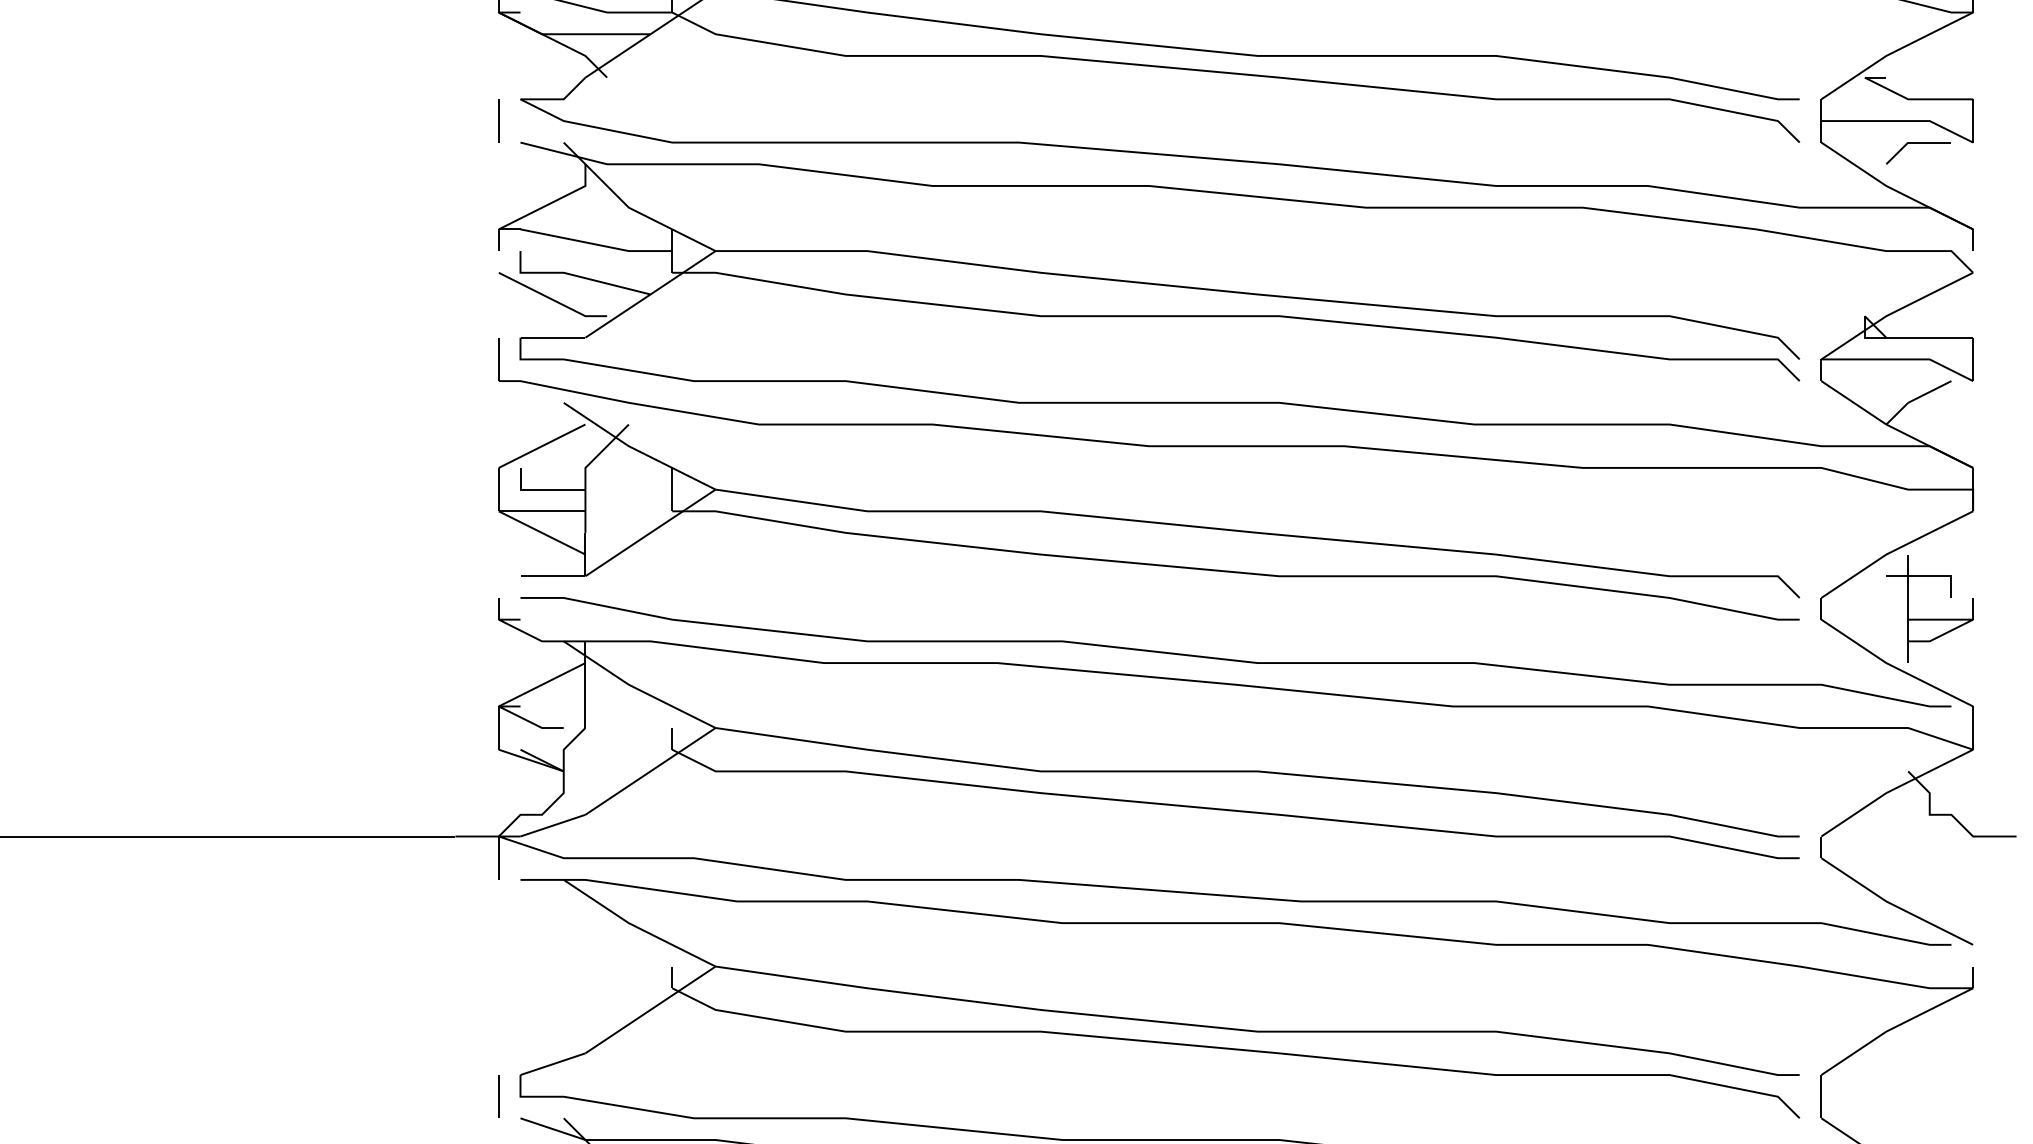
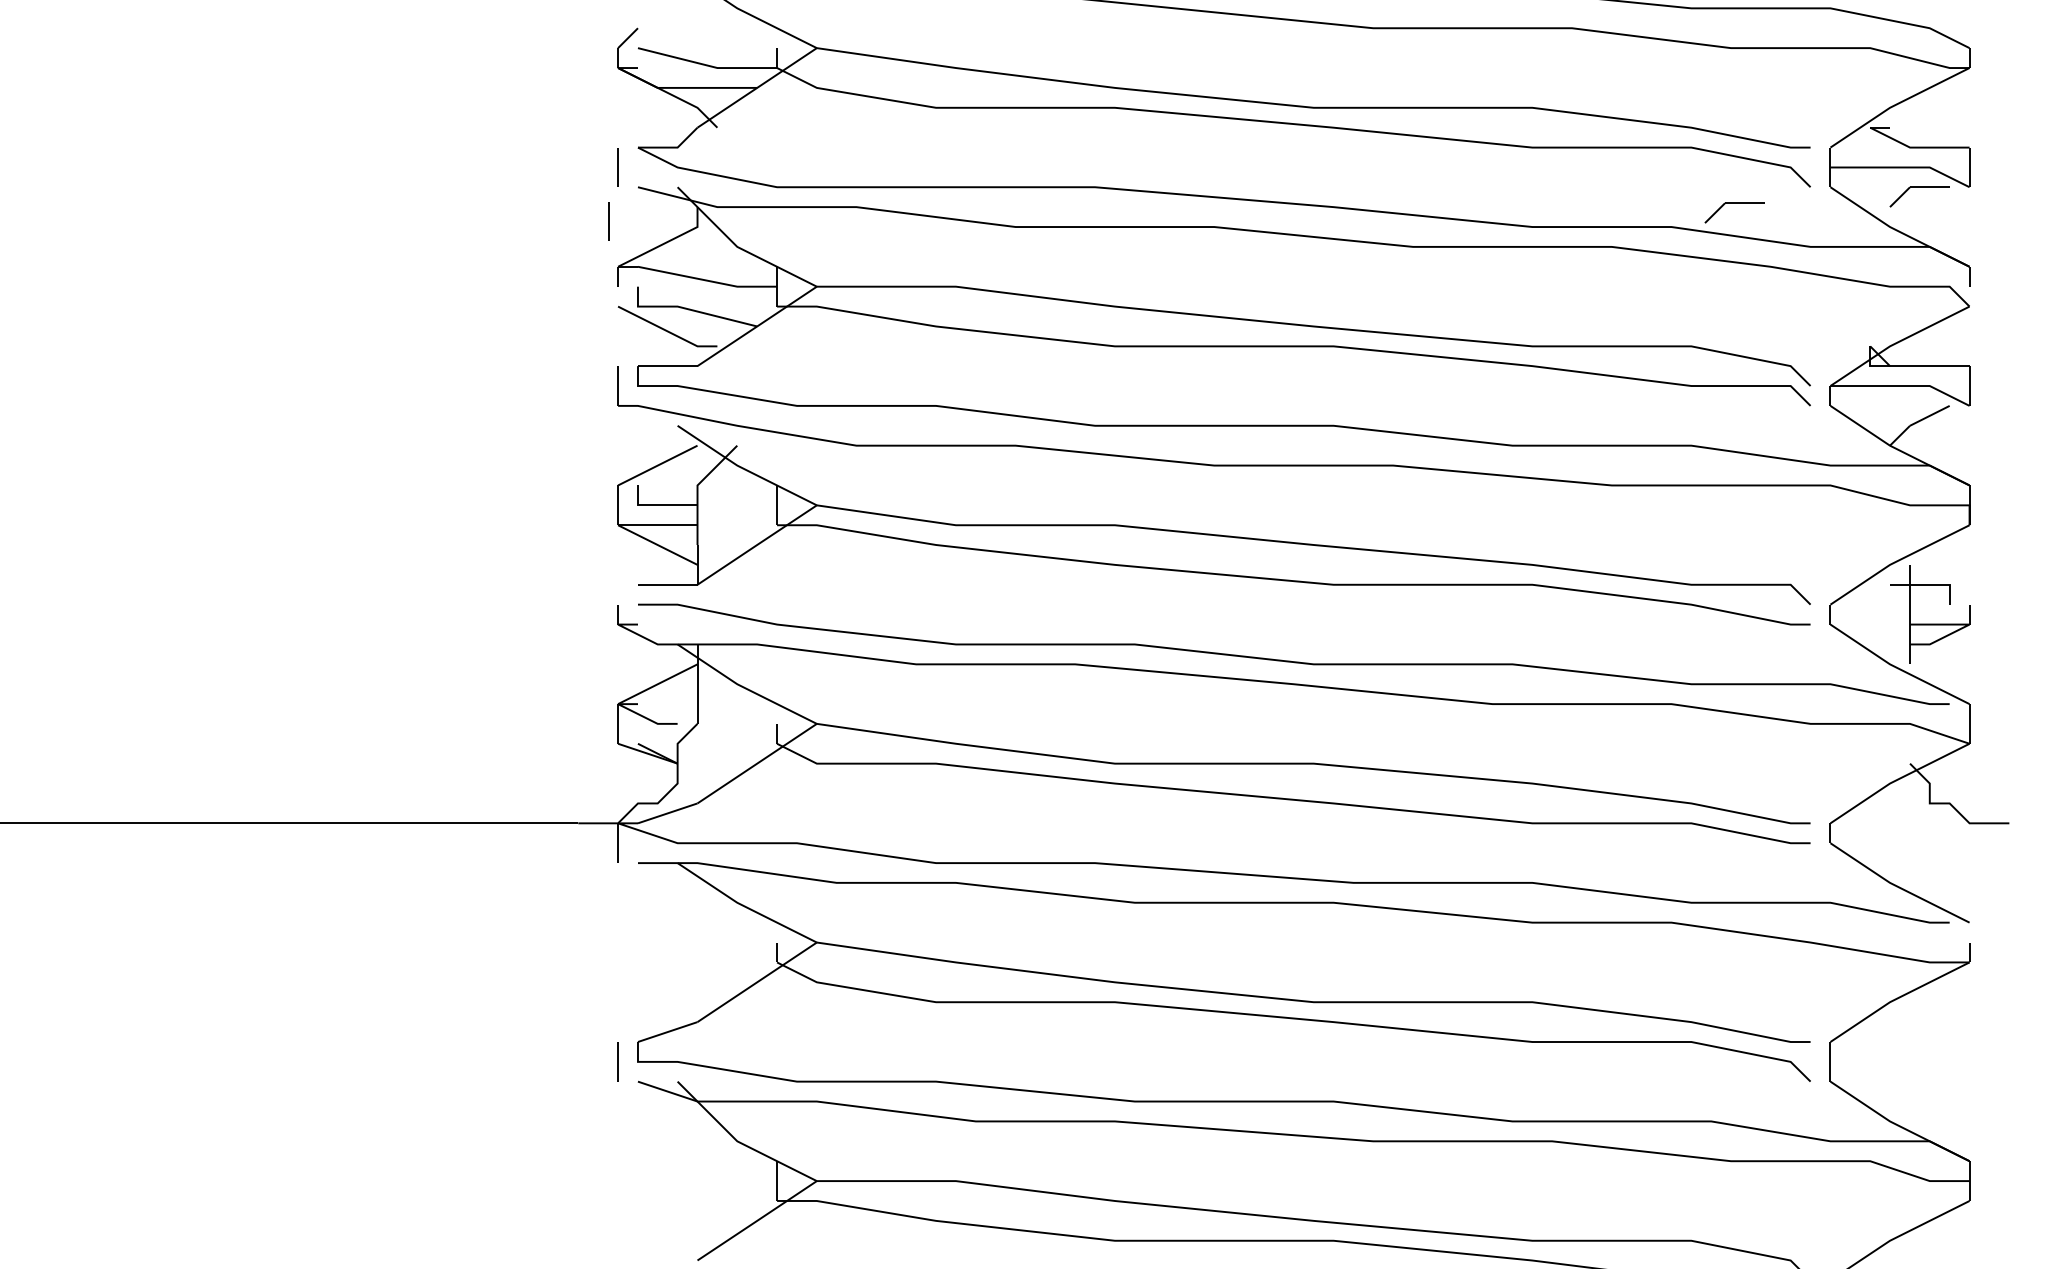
part: (1716, 160) -> (1734, 203), added
line: (488, 179) -> (608, 221), added

